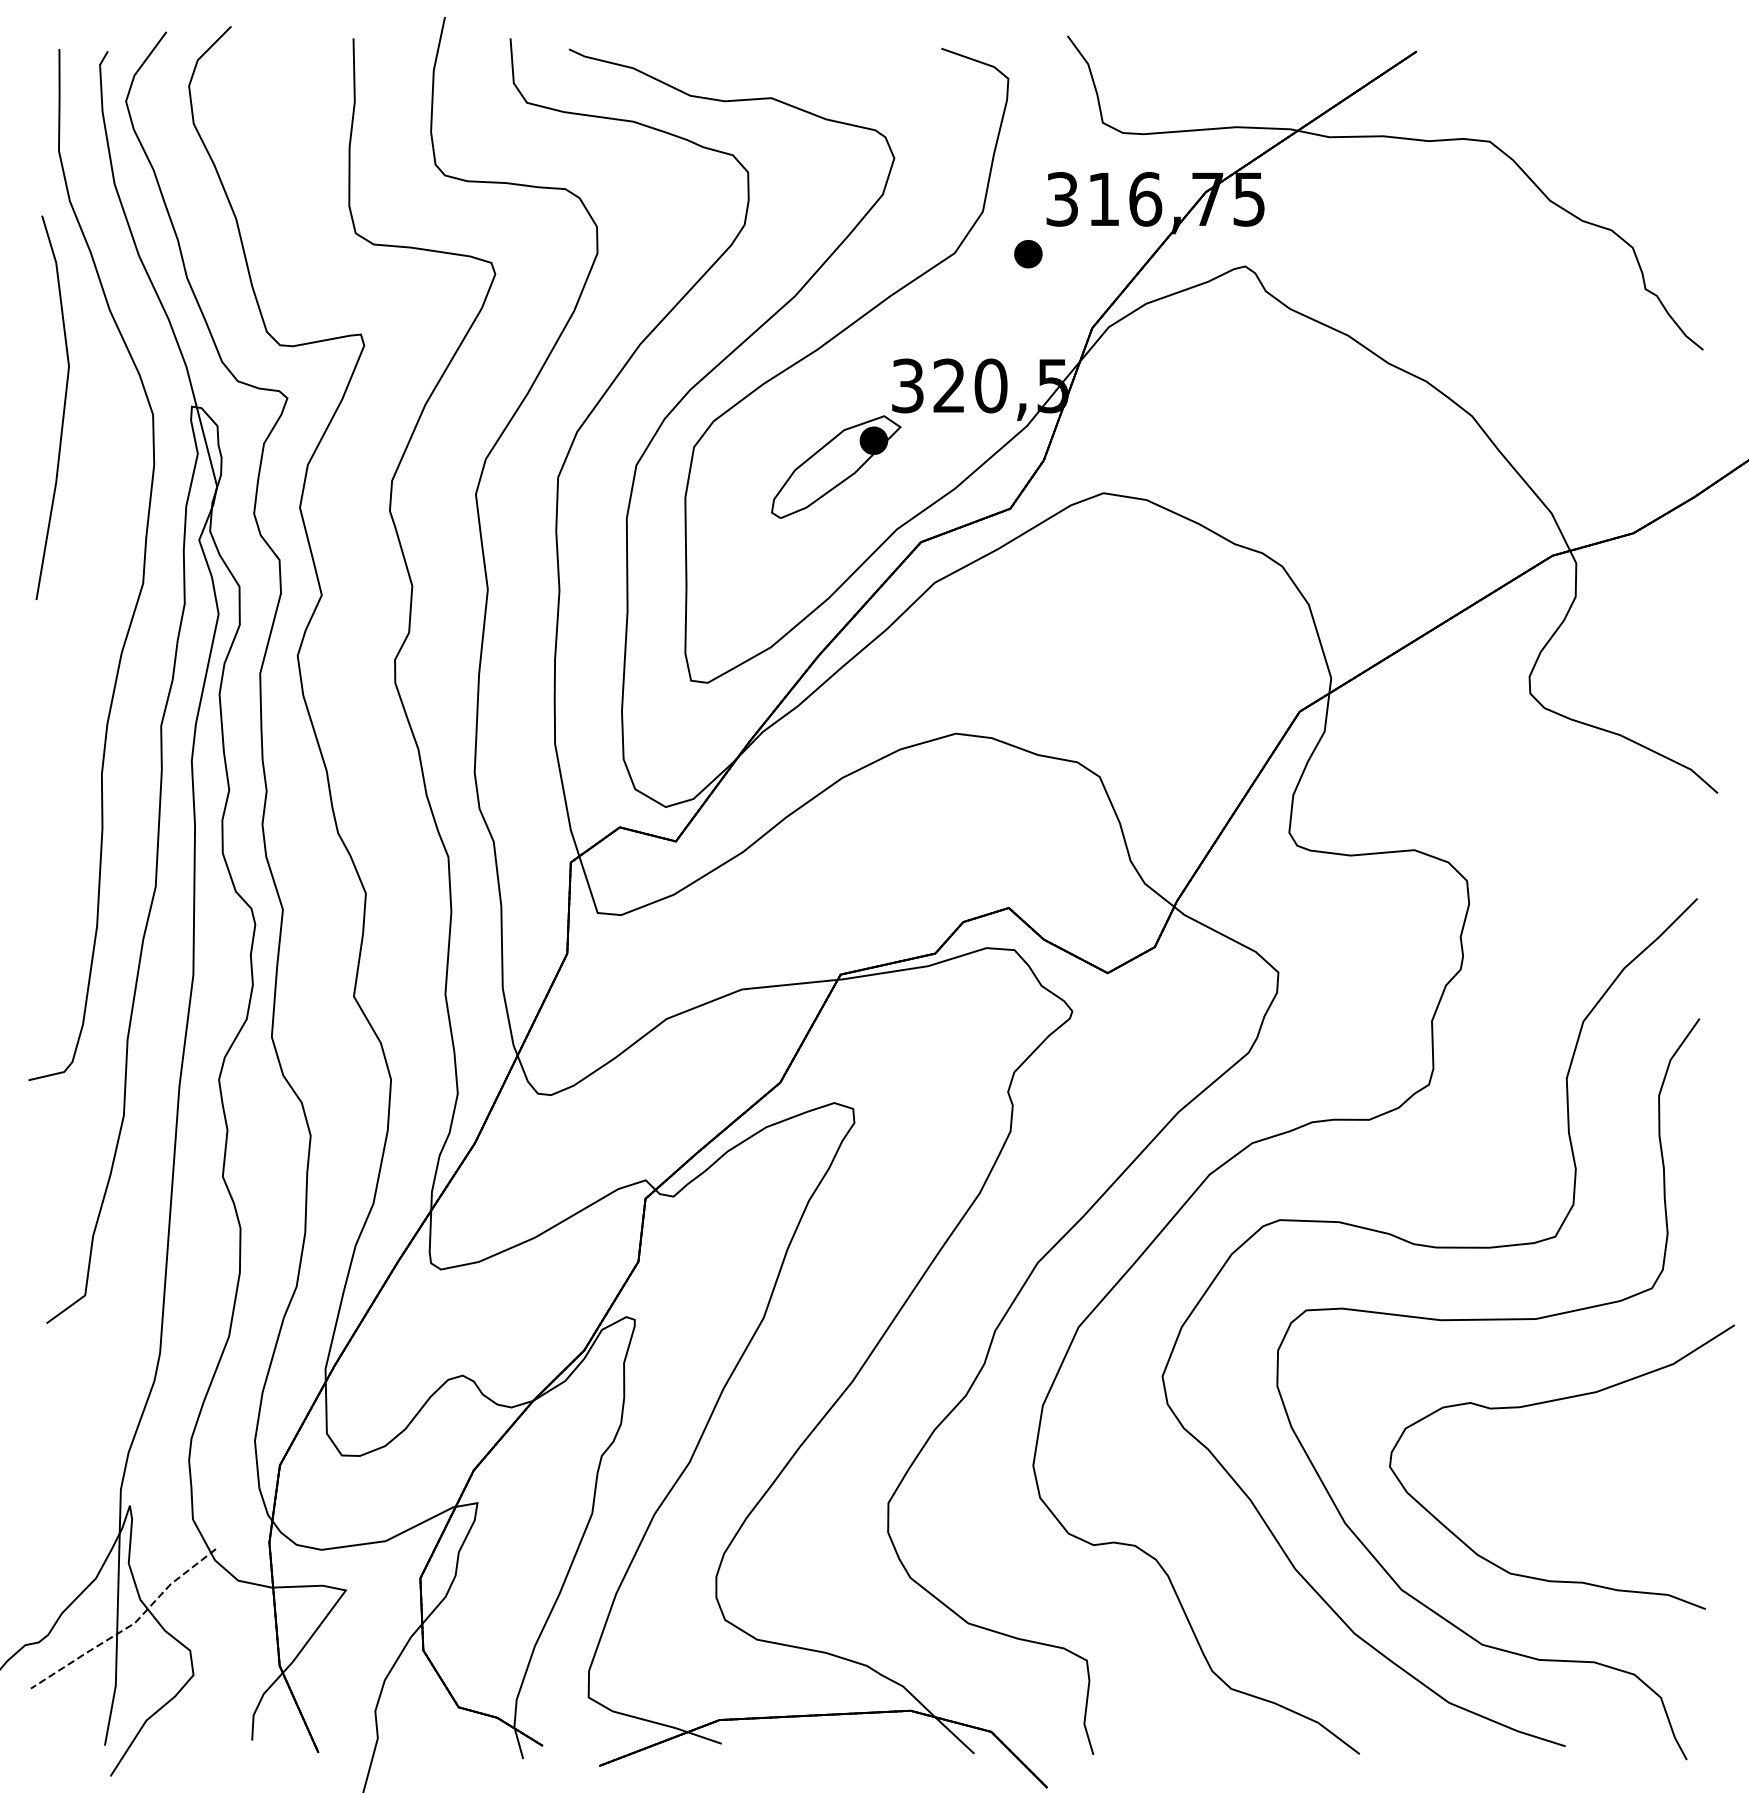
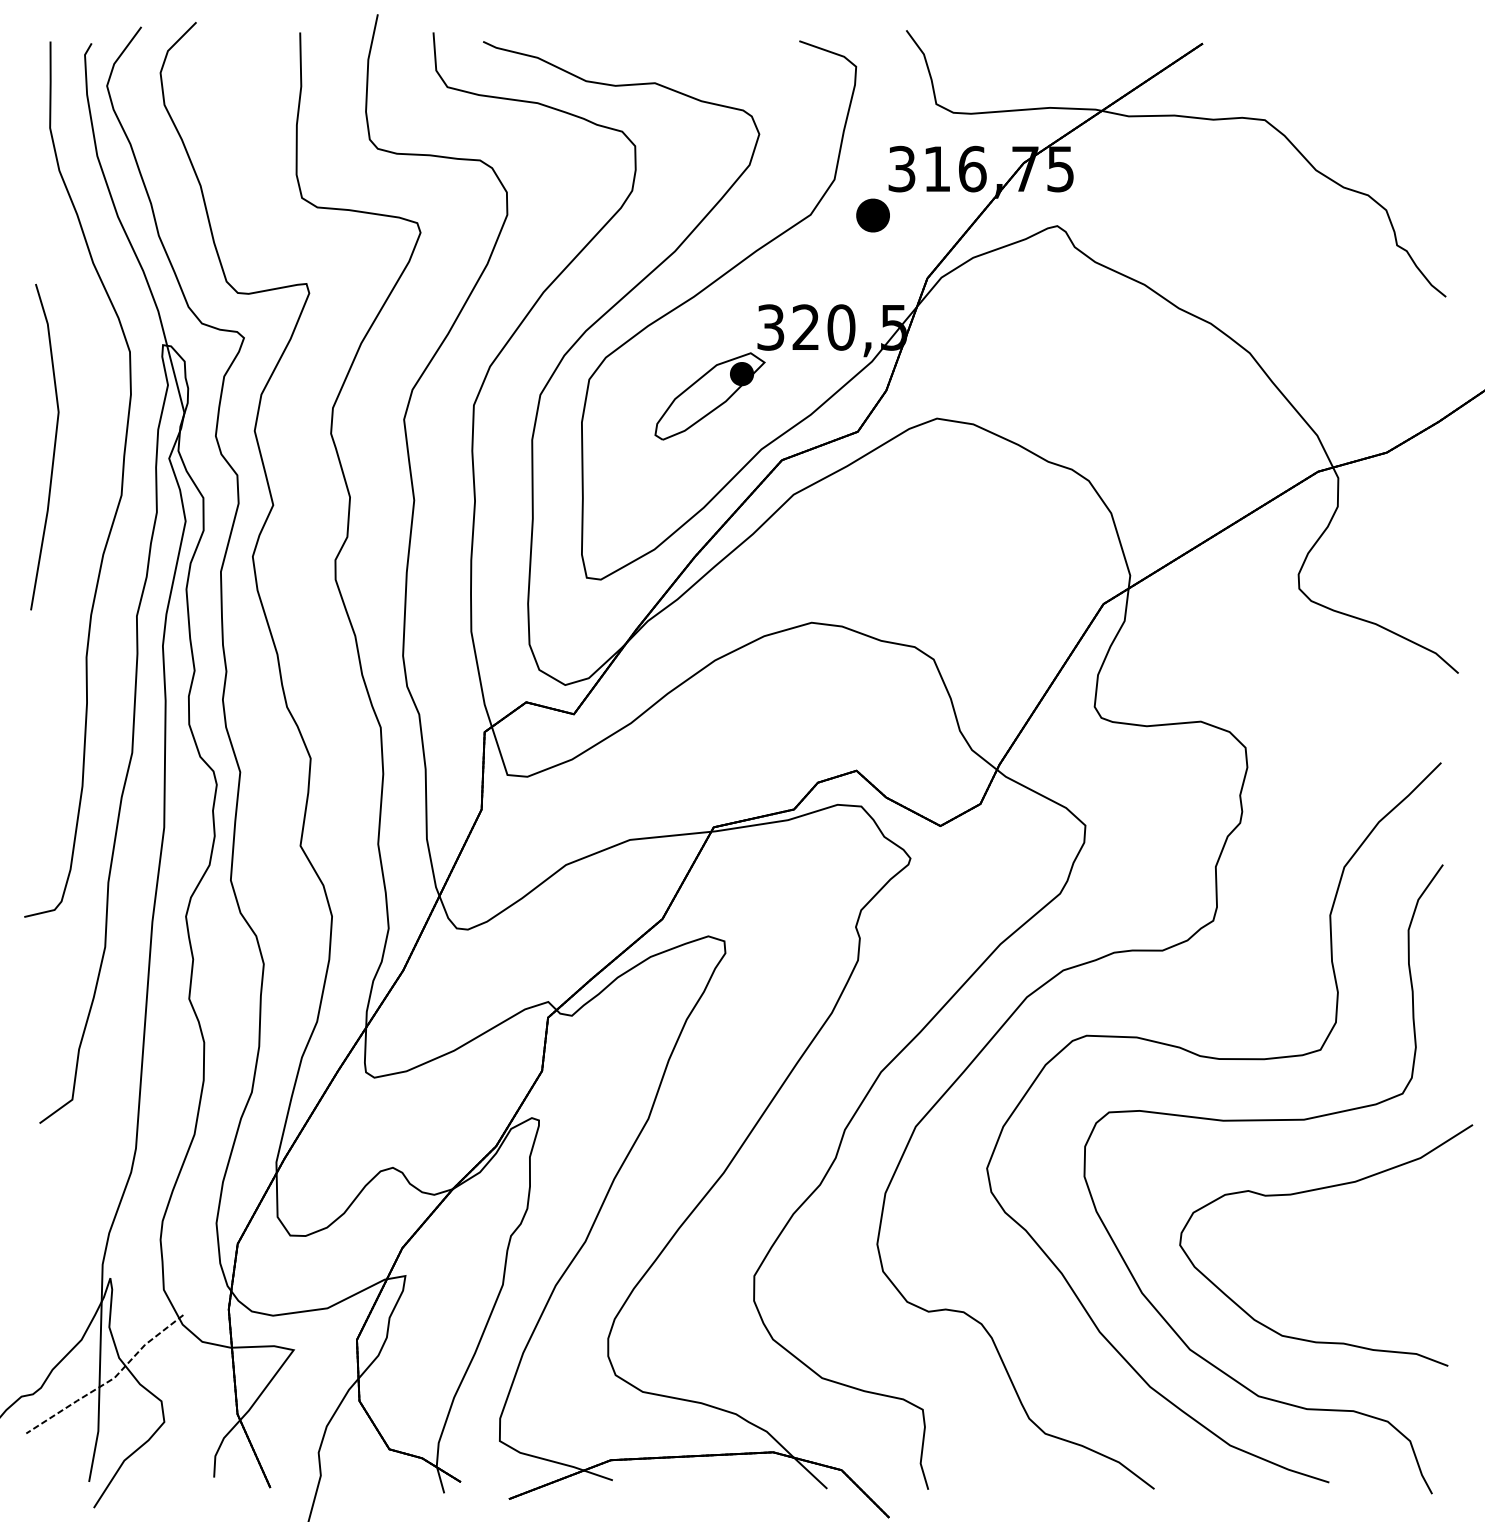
part: (1028, 254) -> (873, 215), size x1.4
line: (63, 407) -> (53, 446), moved

